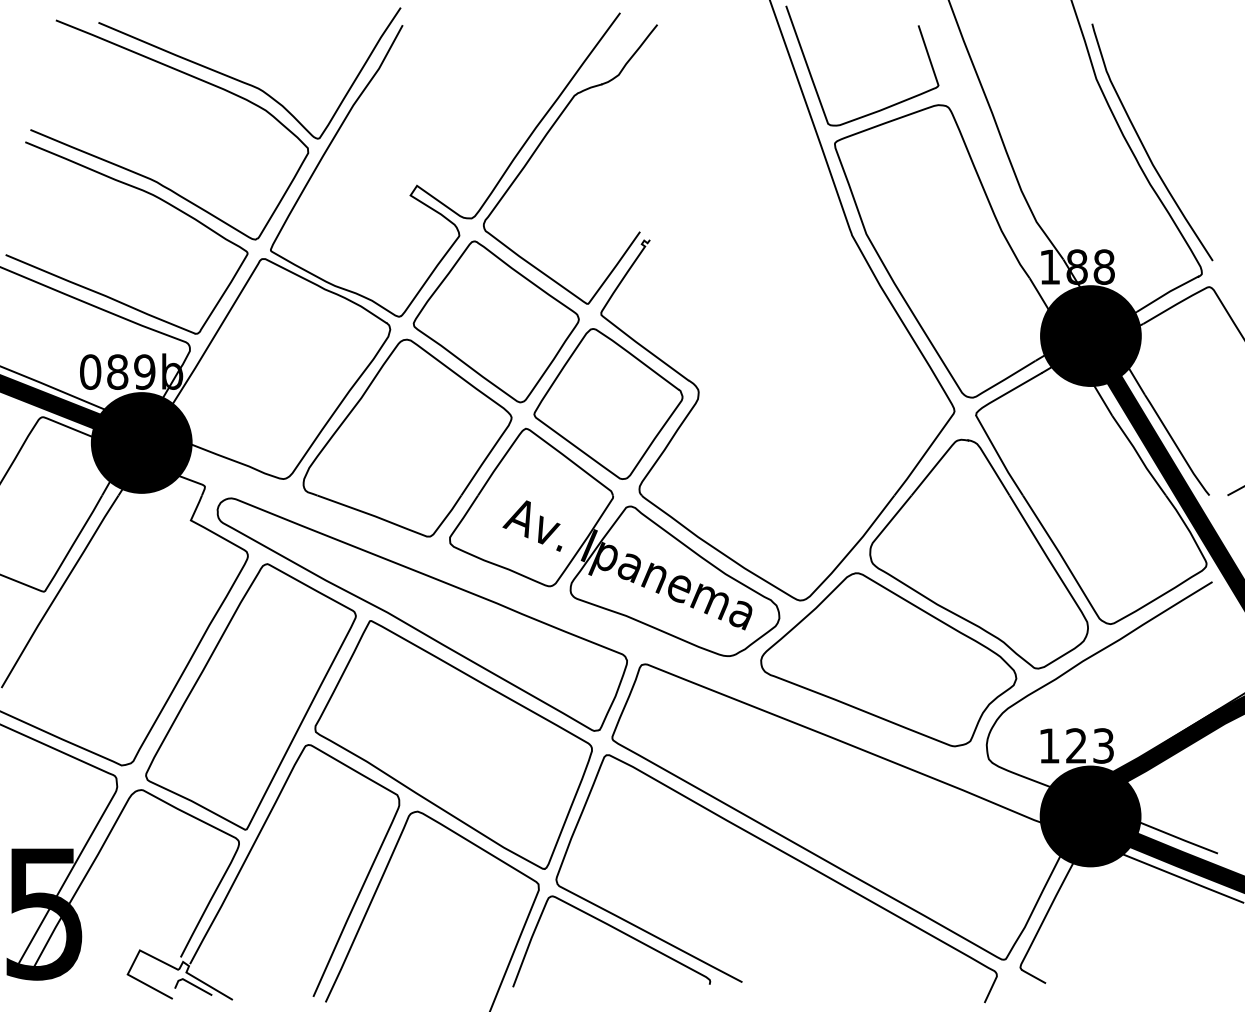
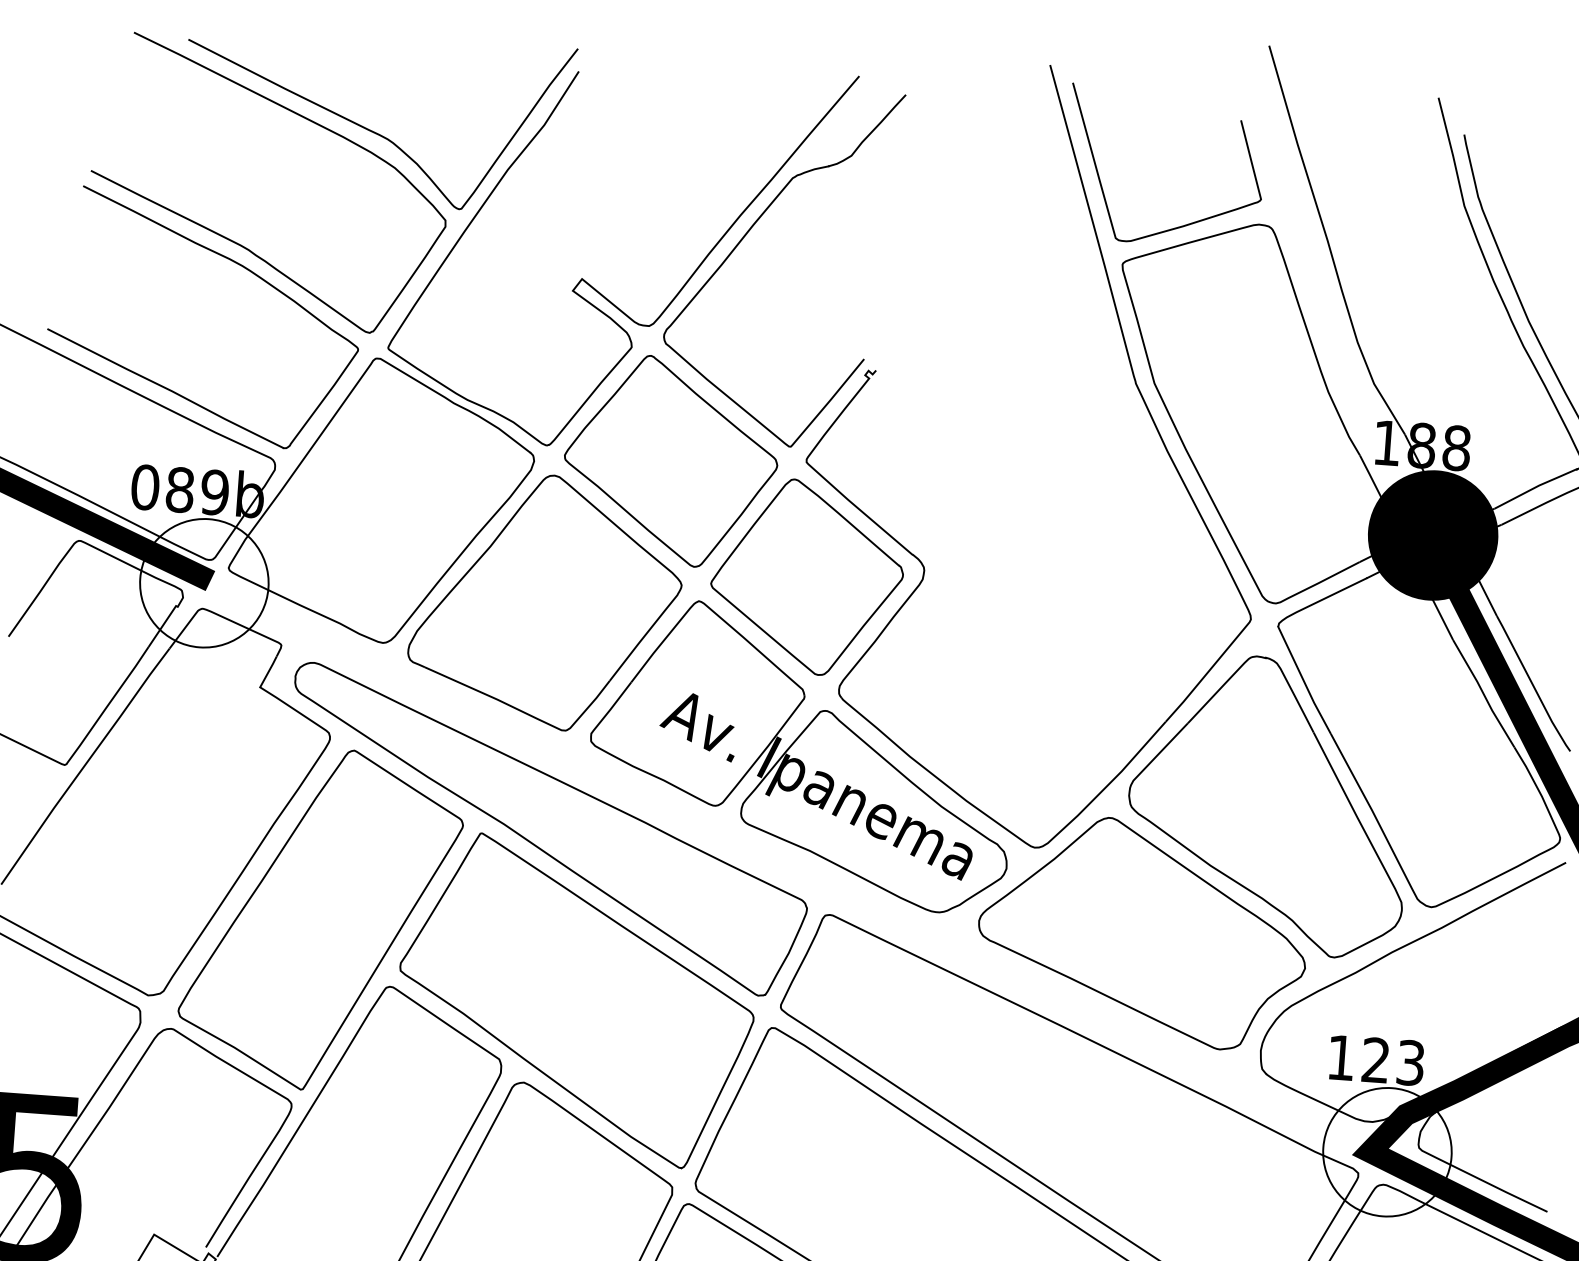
fill: (141, 442) -> (204, 582), removed
fill: (1090, 816) -> (1387, 1152), removed

